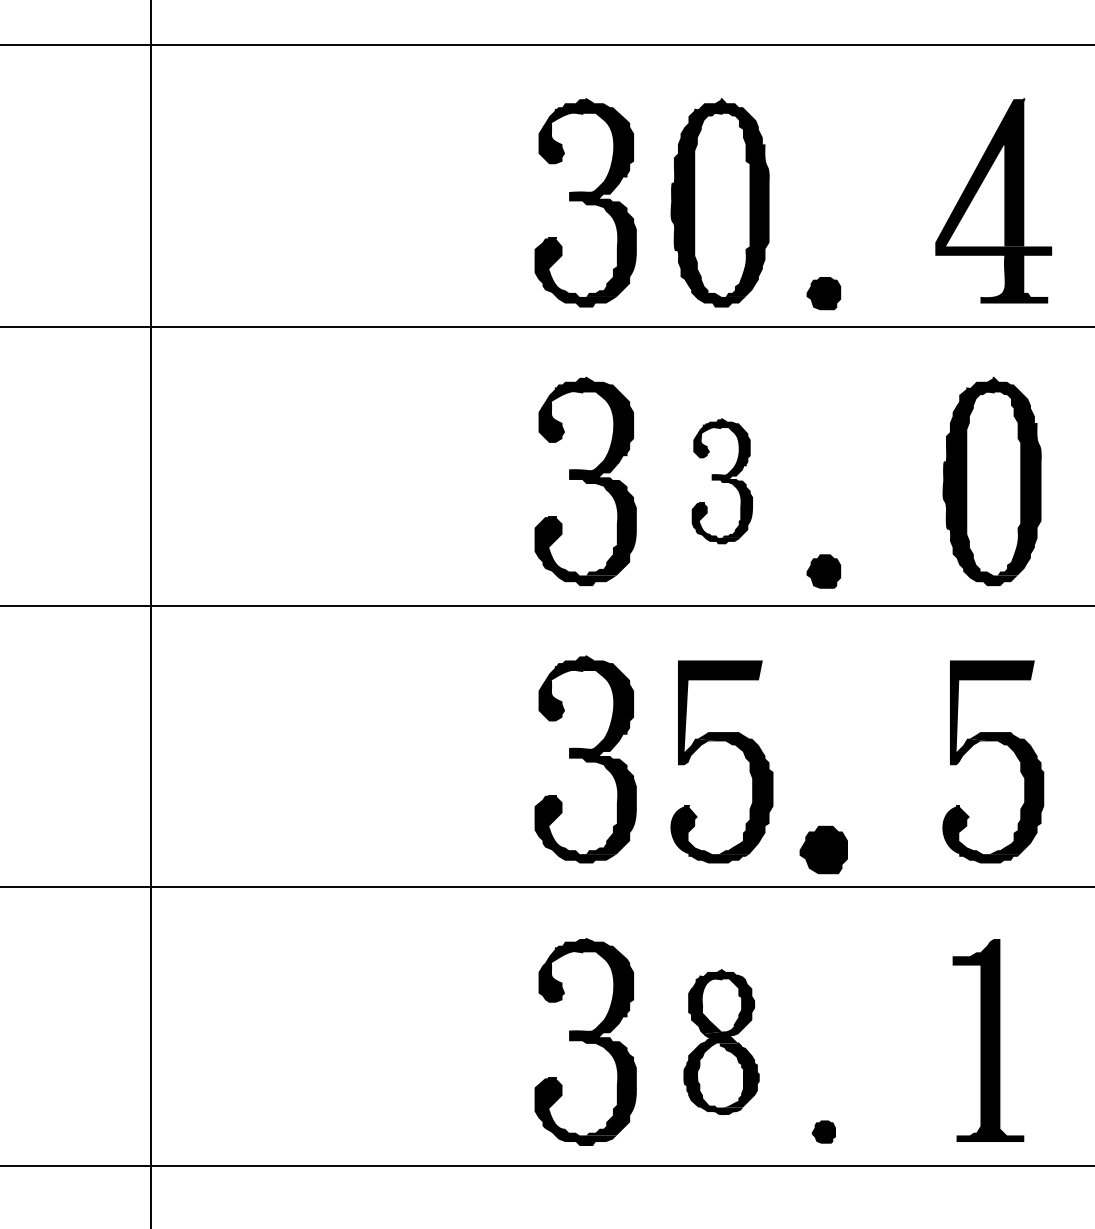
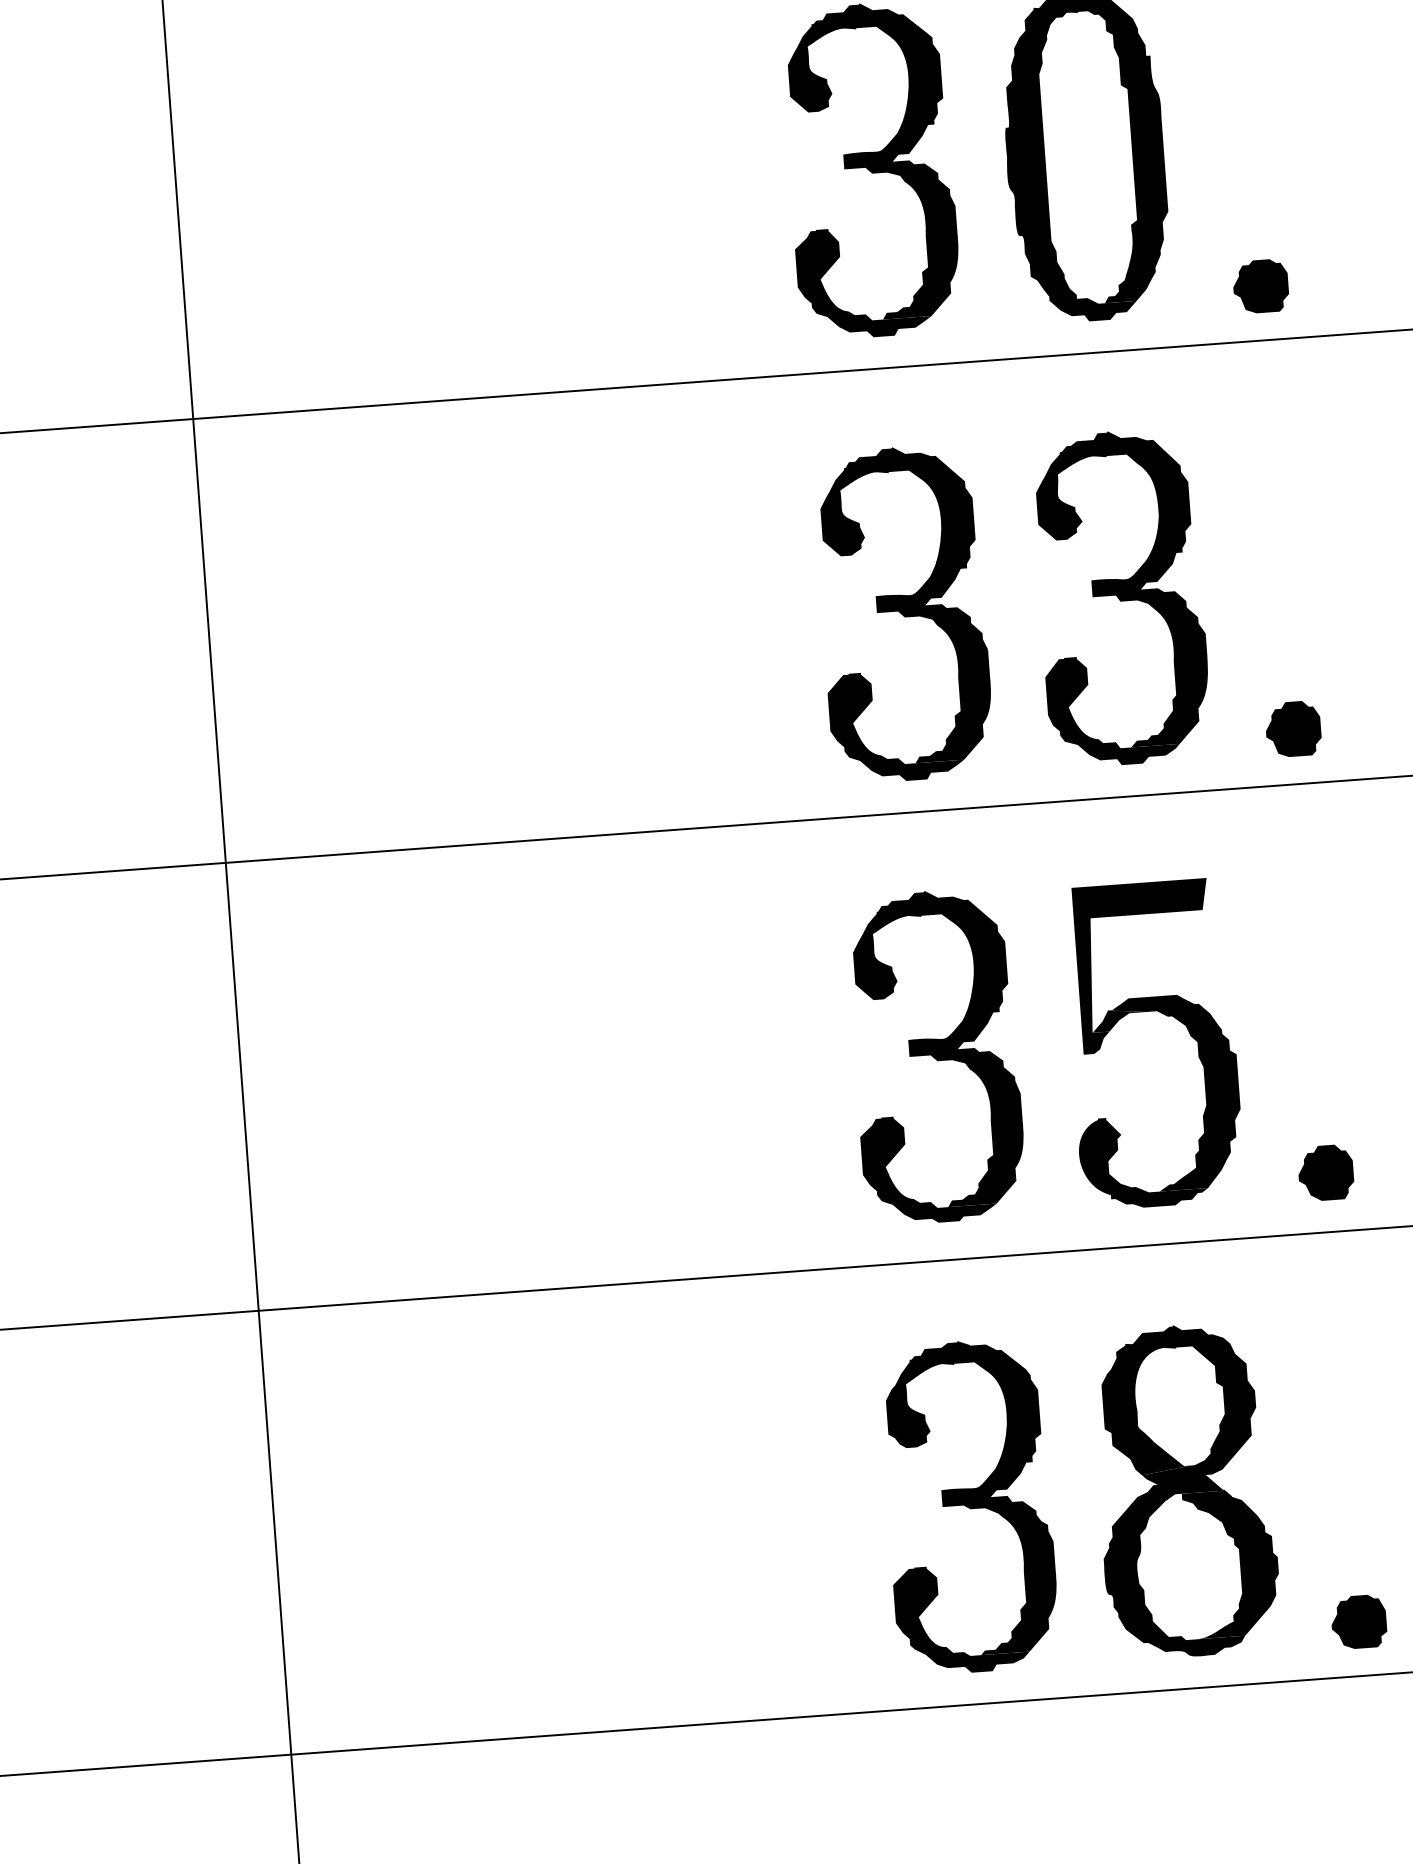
part: (722, 481) -> (1121, 597), size x1.67
part: (823, 850) -> (1325, 1173), size x0.71
part: (721, 1042) -> (1185, 1491), size x1.43
part: (823, 1131) -> (1358, 1621), size x1.43

